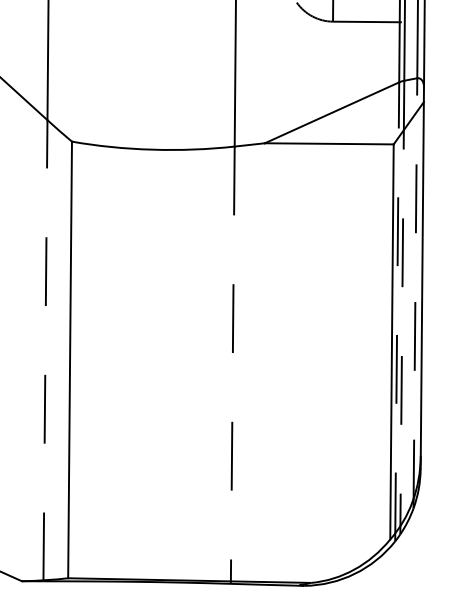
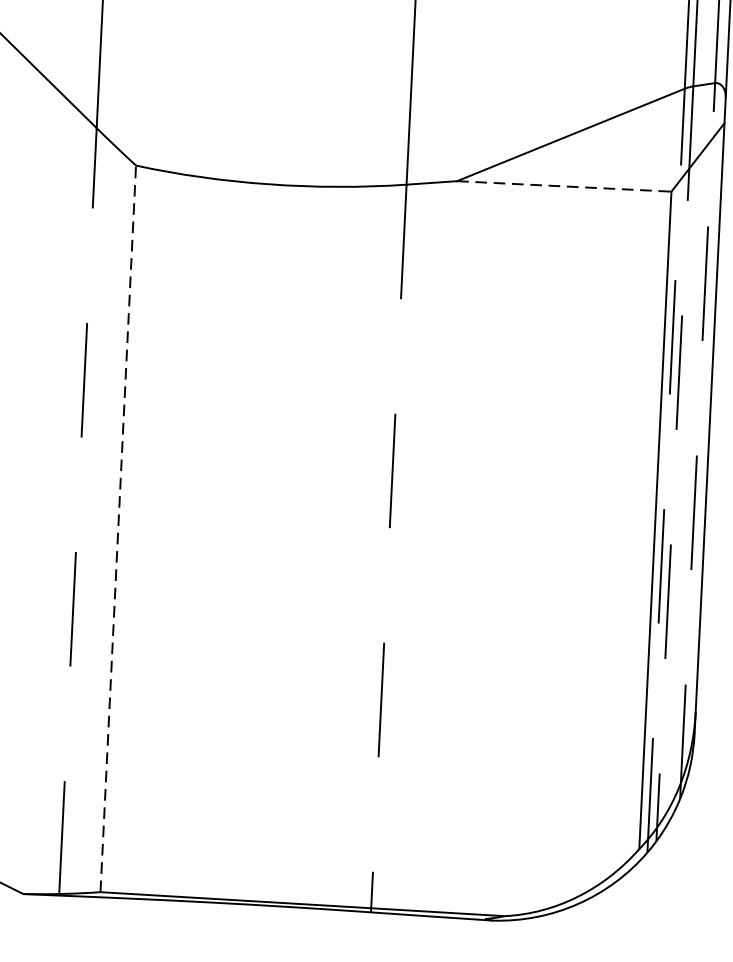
line: (329, 143) -> (564, 185), solid -> dashed
line: (70, 359) -> (119, 528), solid -> dashed

